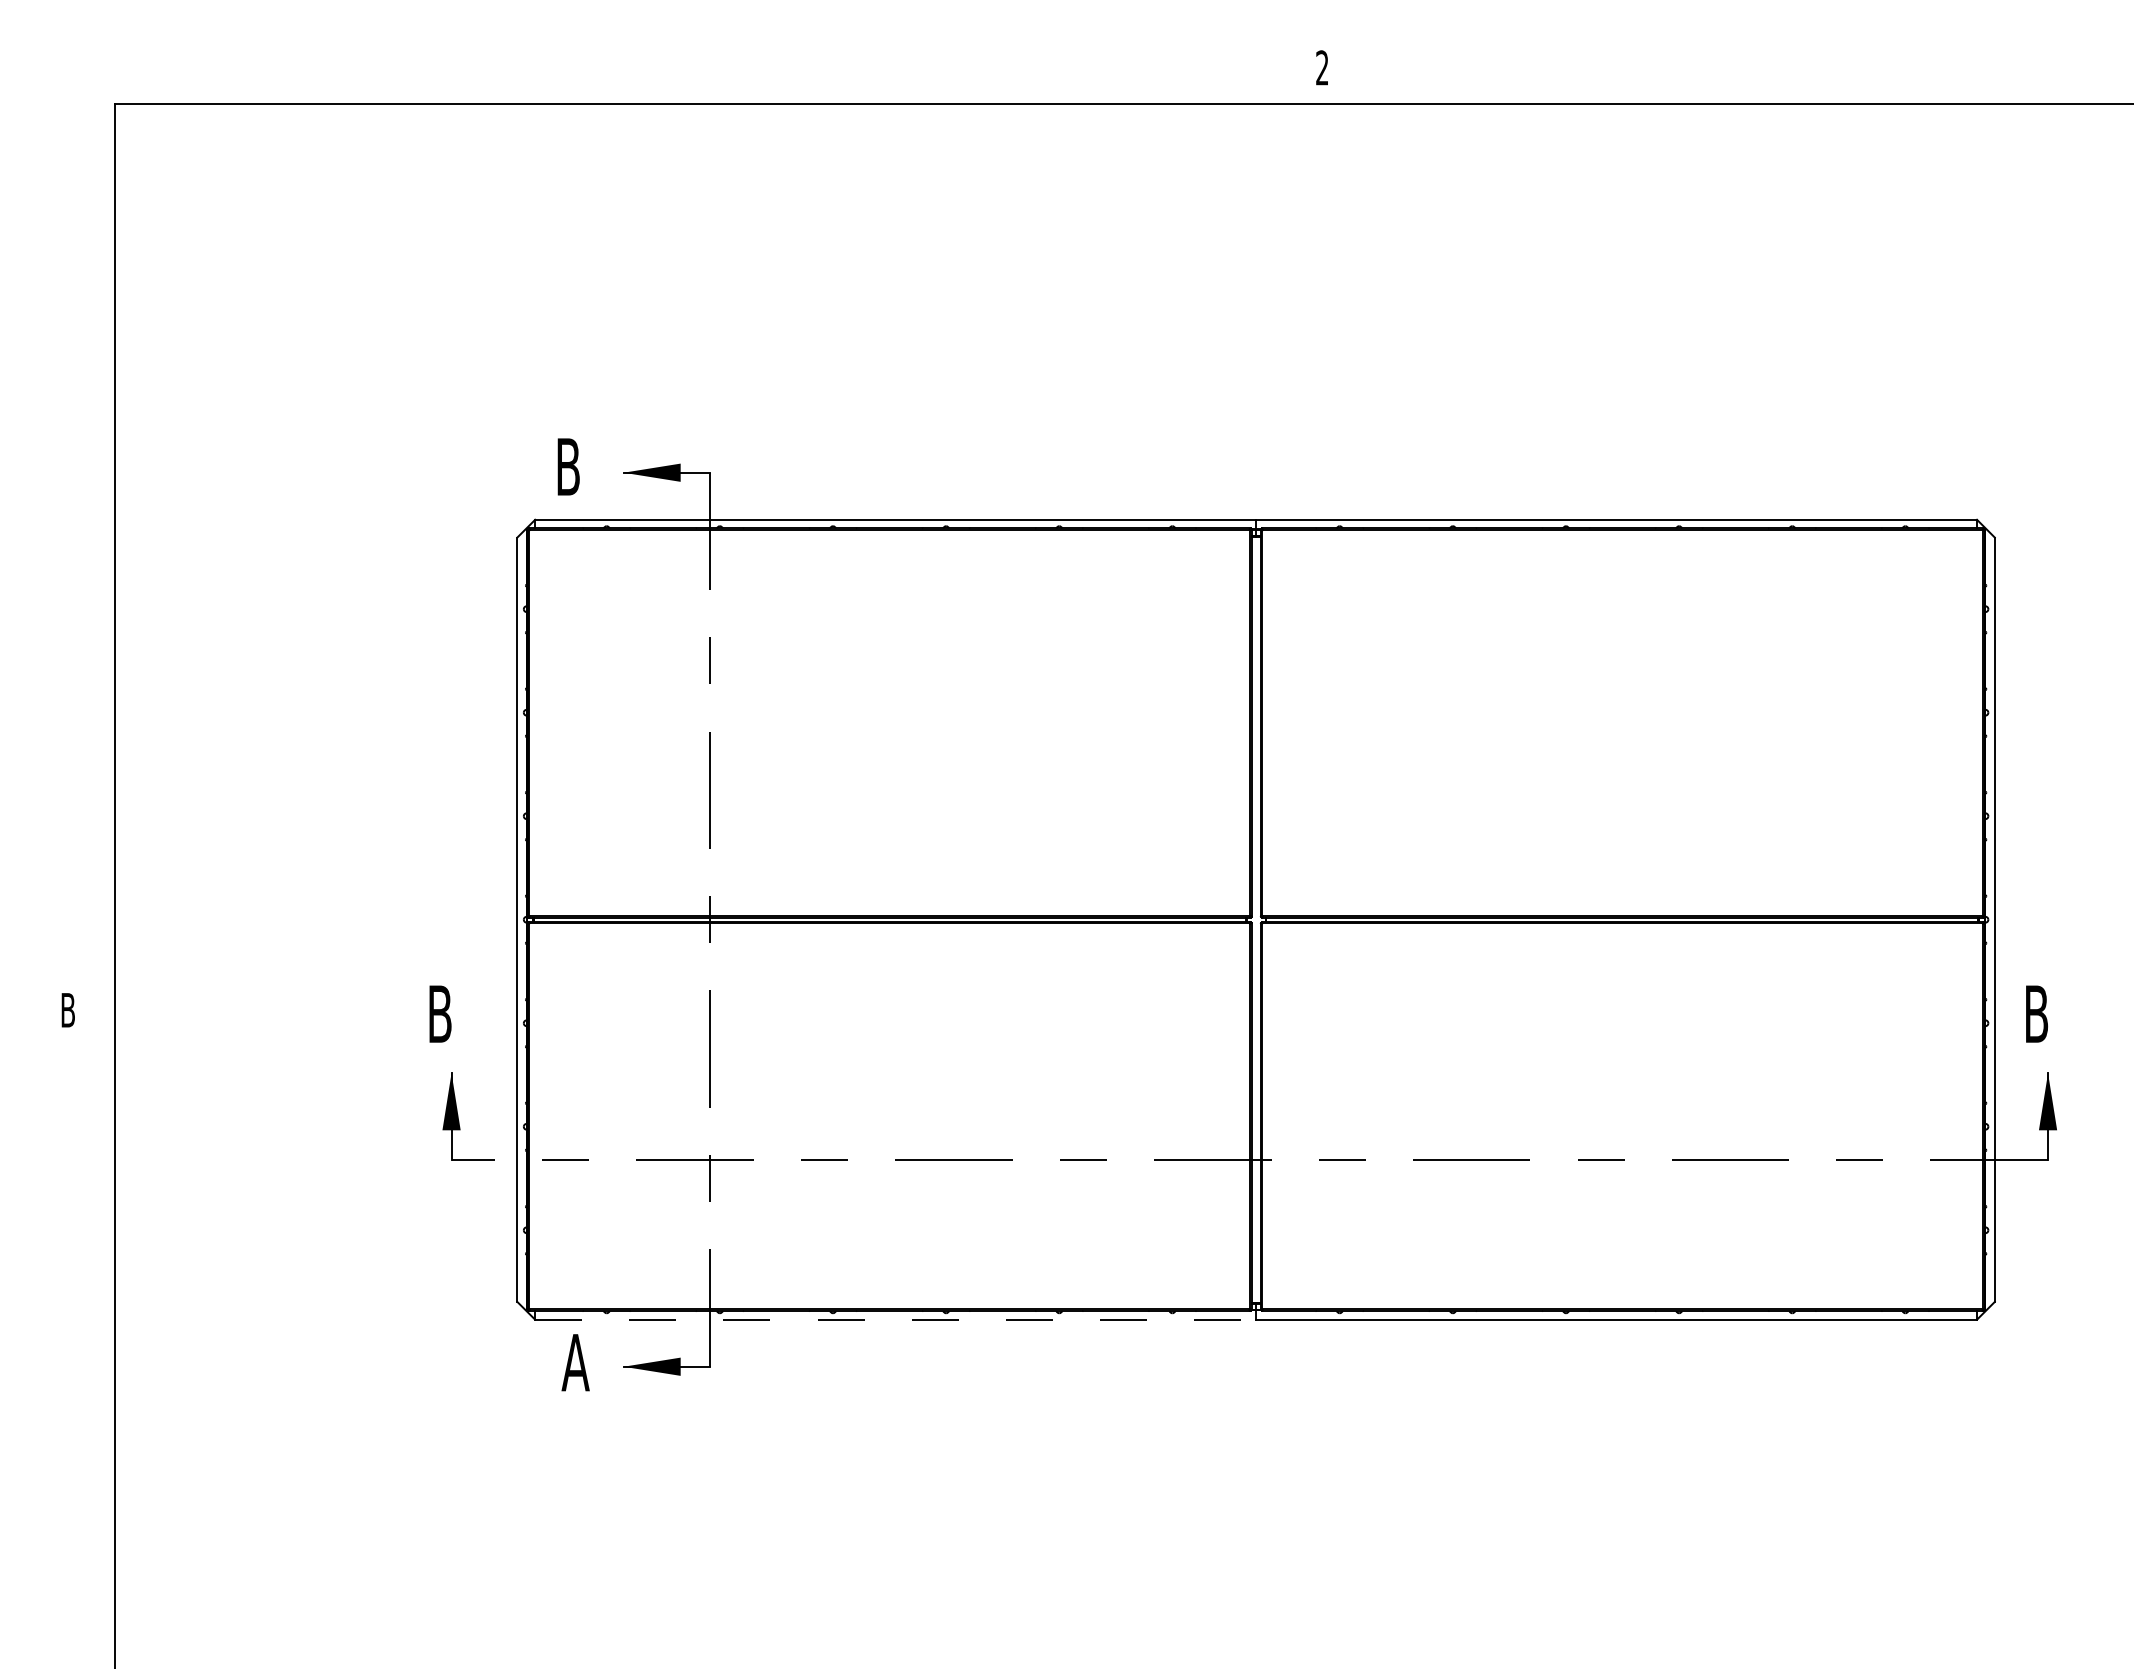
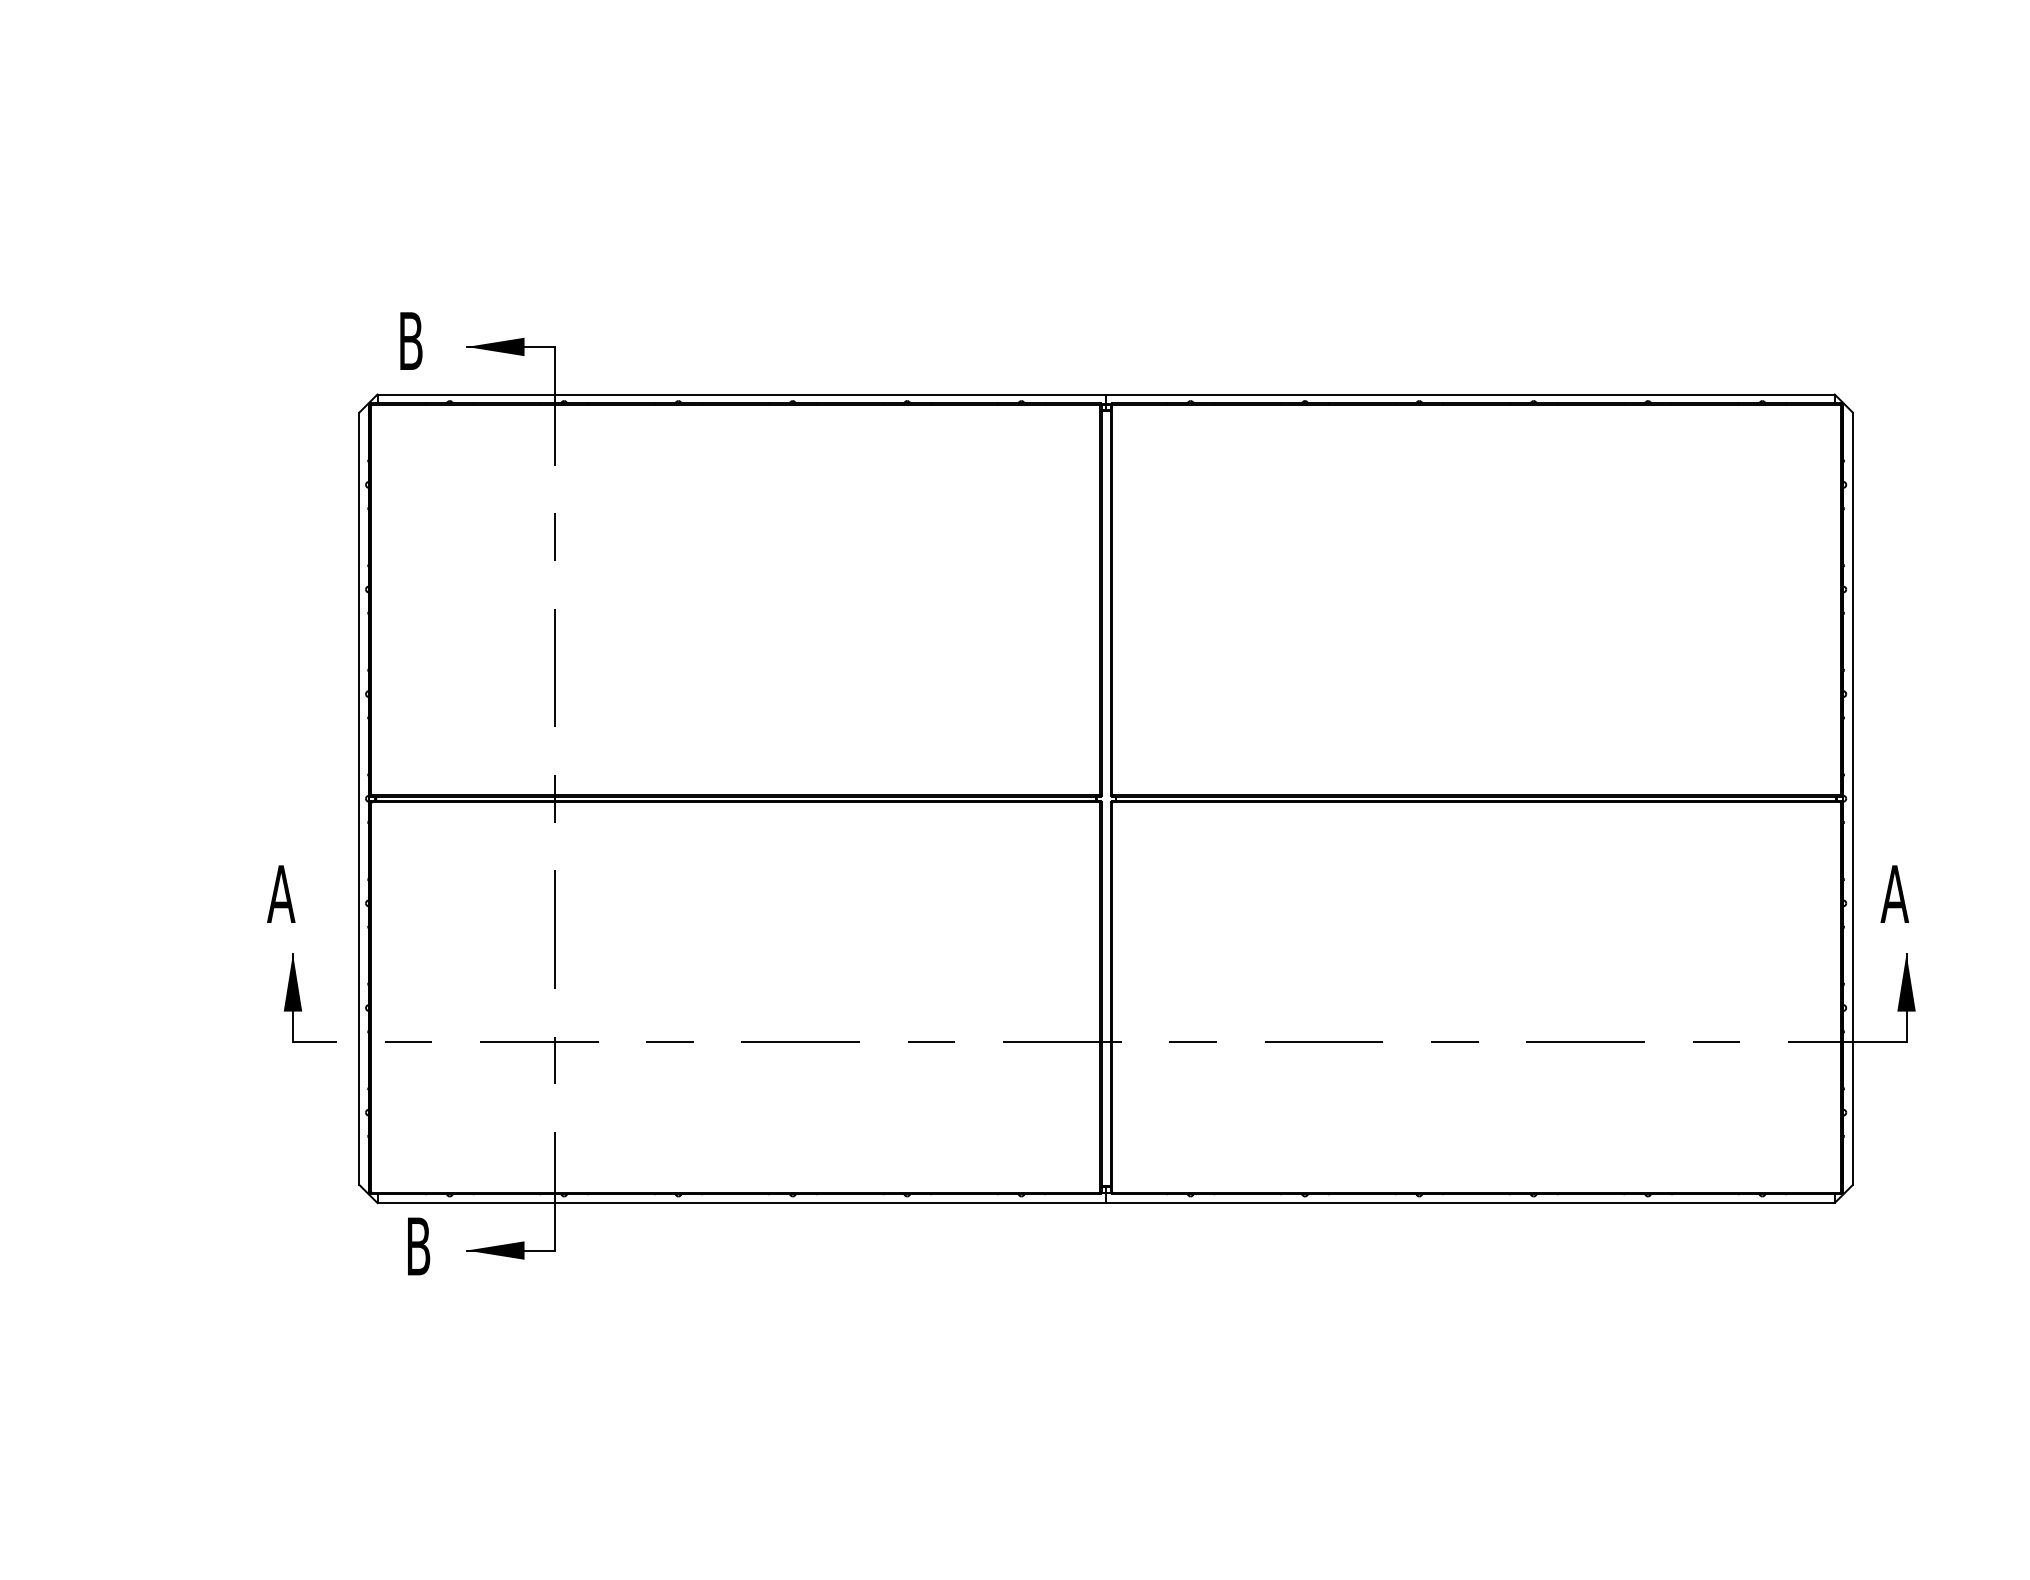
text: (439, 1013) -> (280, 893), B -> A
text: (2036, 1013) -> (1894, 893), B -> A
line: (896, 1319) -> (742, 1202), dashed -> solid
text: (575, 1362) -> (418, 1246), A -> B

